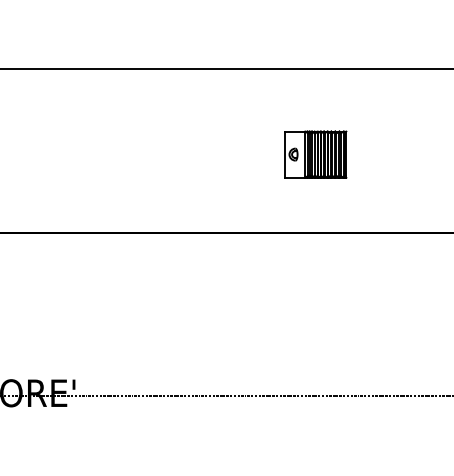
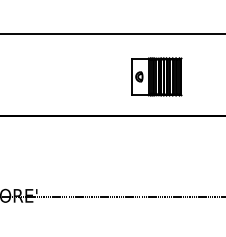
part: (316, 153) -> (157, 76), size x1.6

